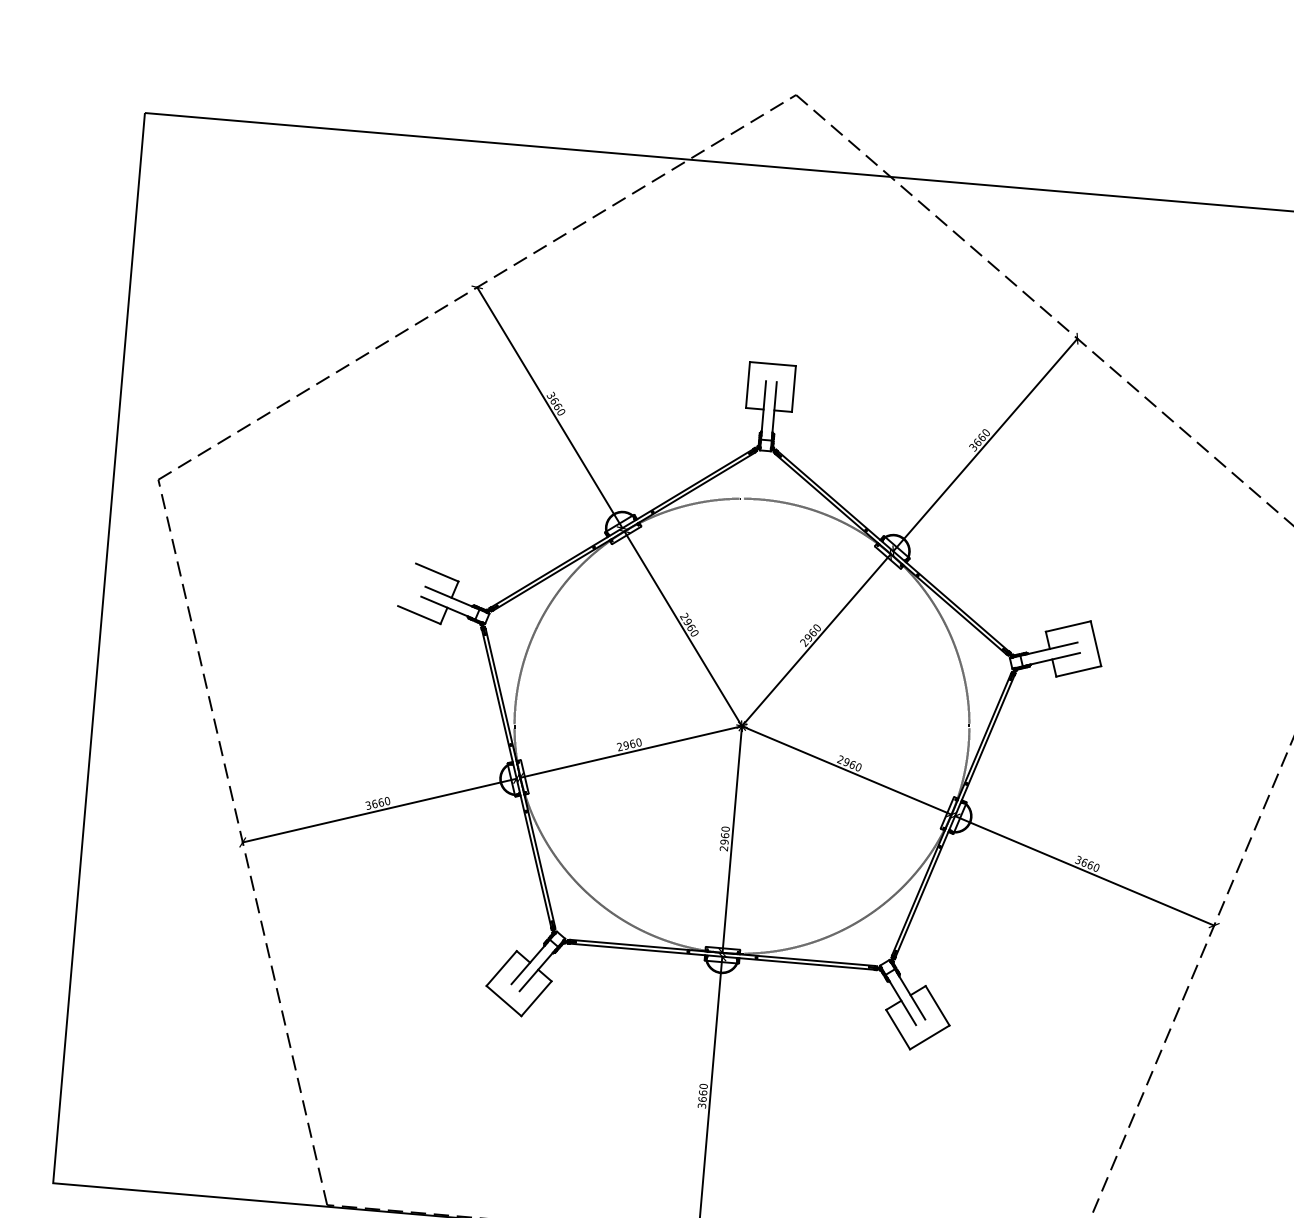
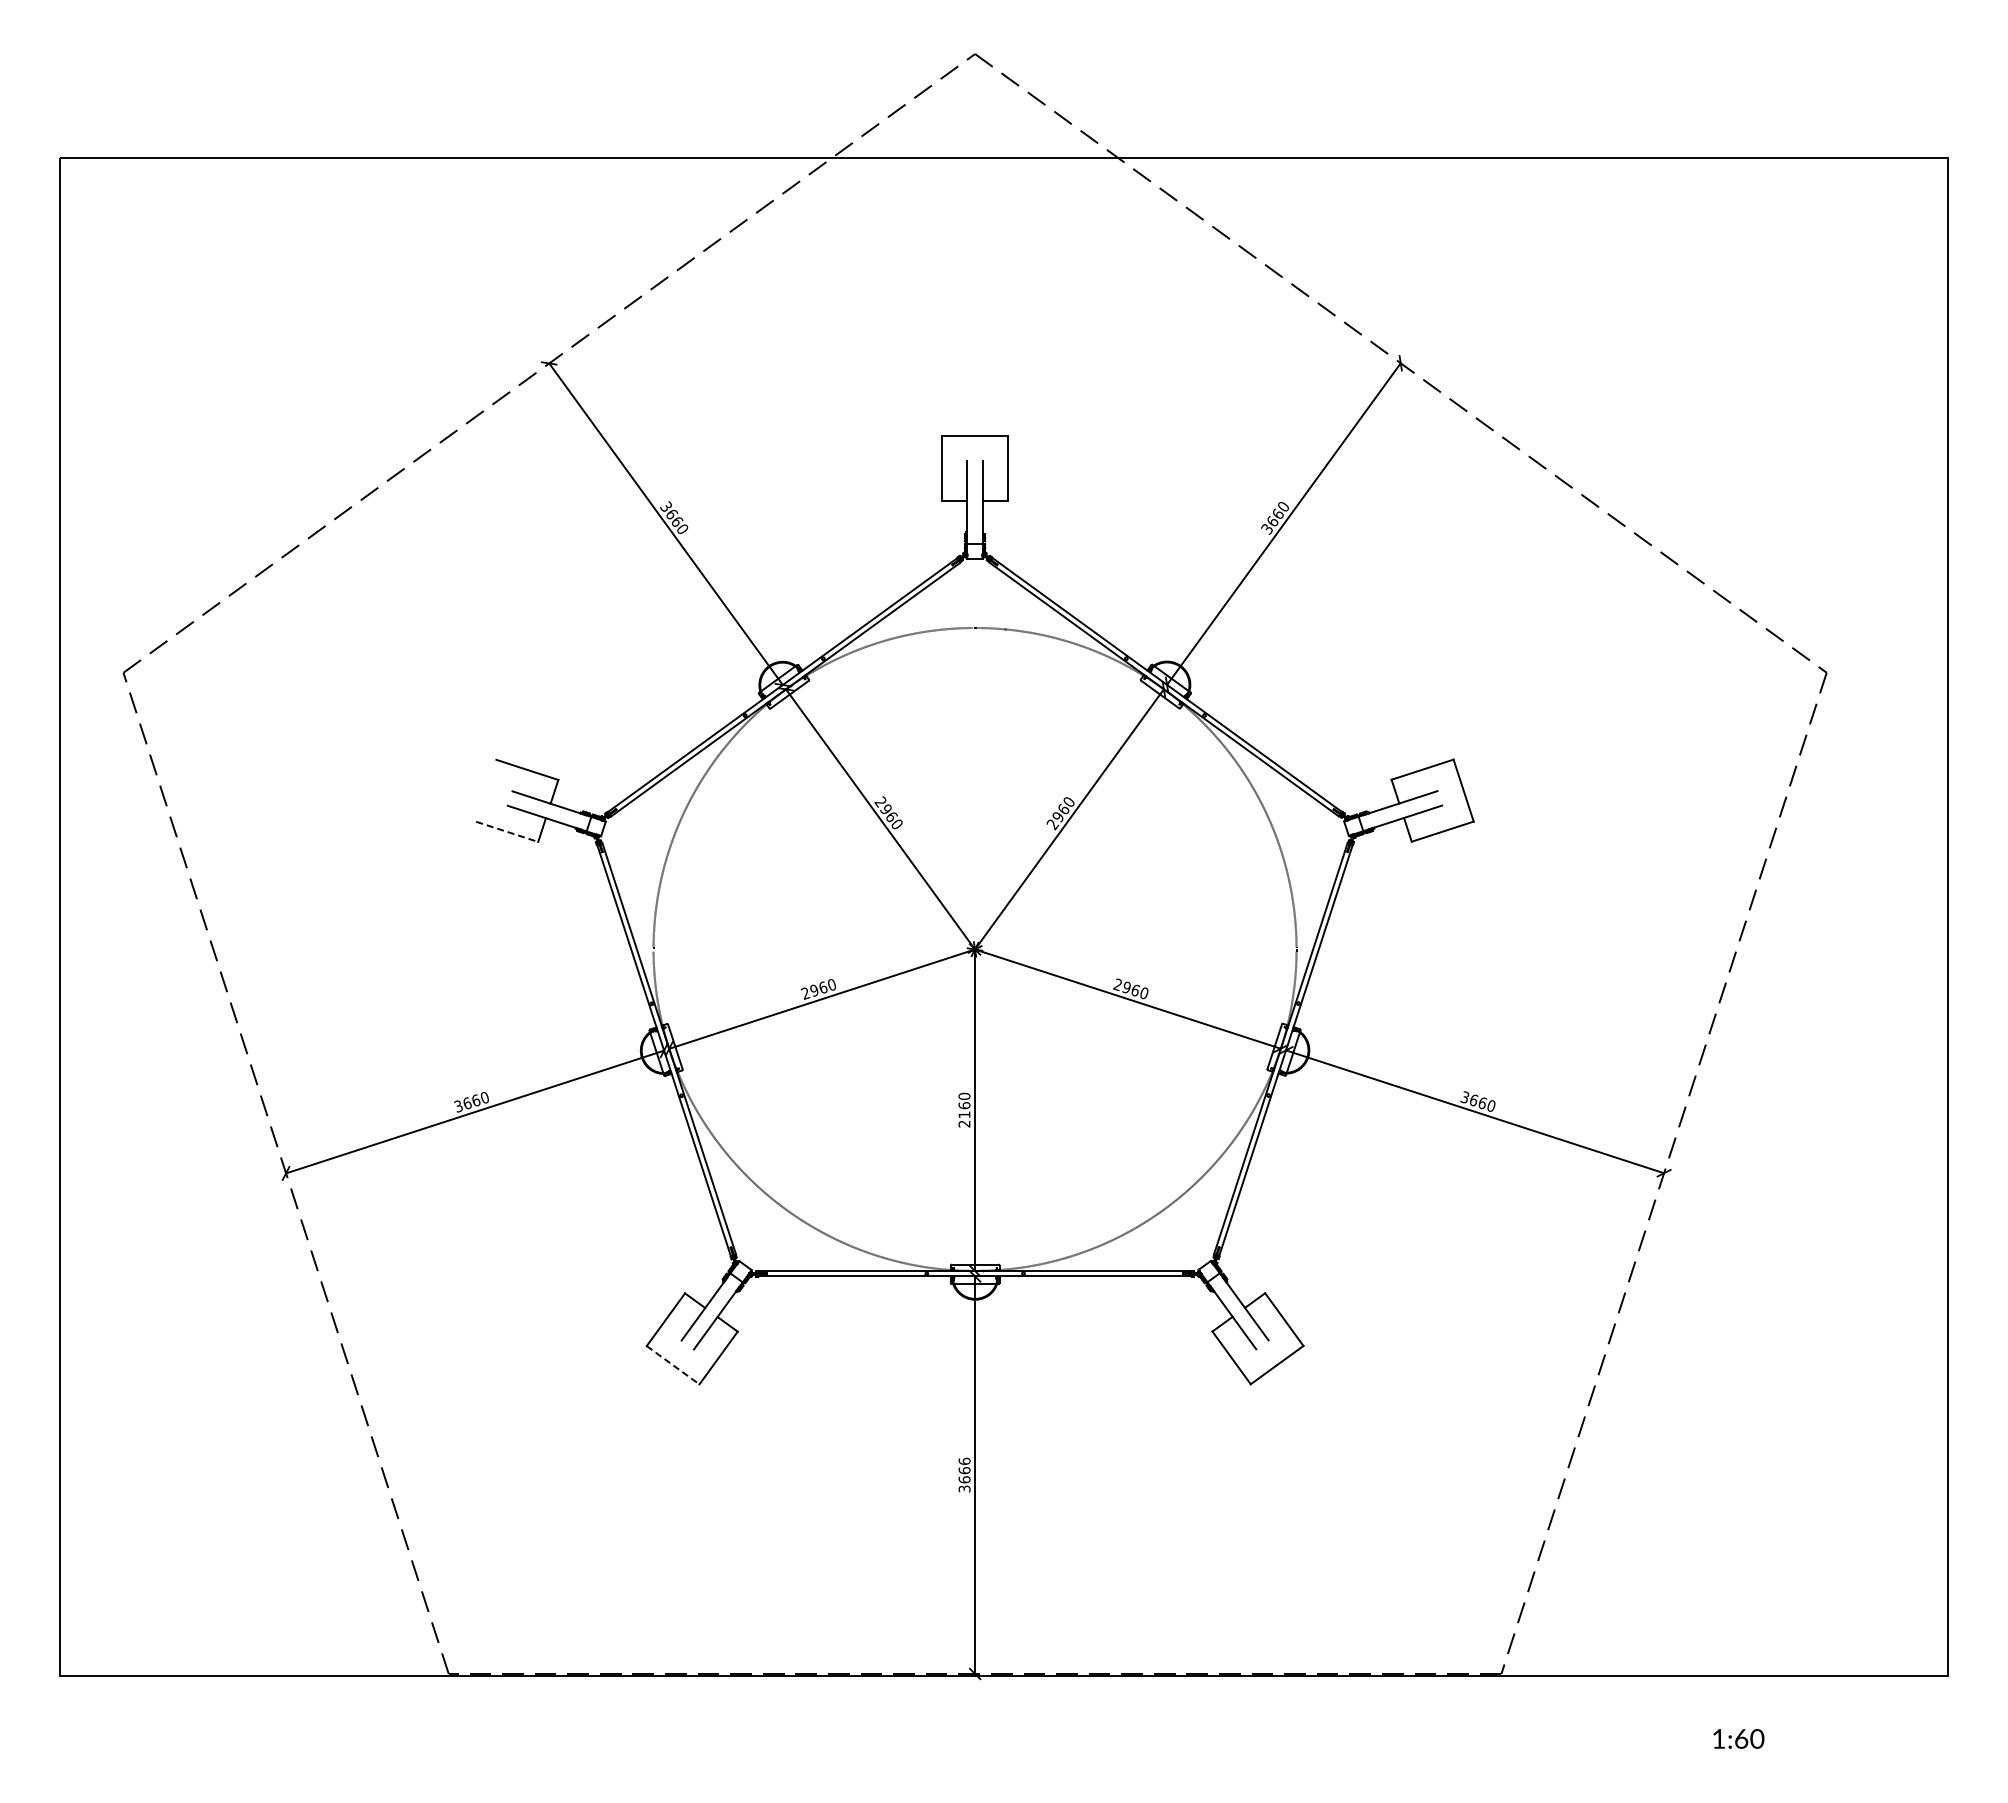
line: (419, 614) -> (507, 831), solid -> dashed
text: (724, 841) -> (964, 1114), 2960 -> 2160
line: (504, 1001) -> (673, 1365), solid -> dashed
text: (703, 1085) -> (964, 1460), 3660 -> 3666

